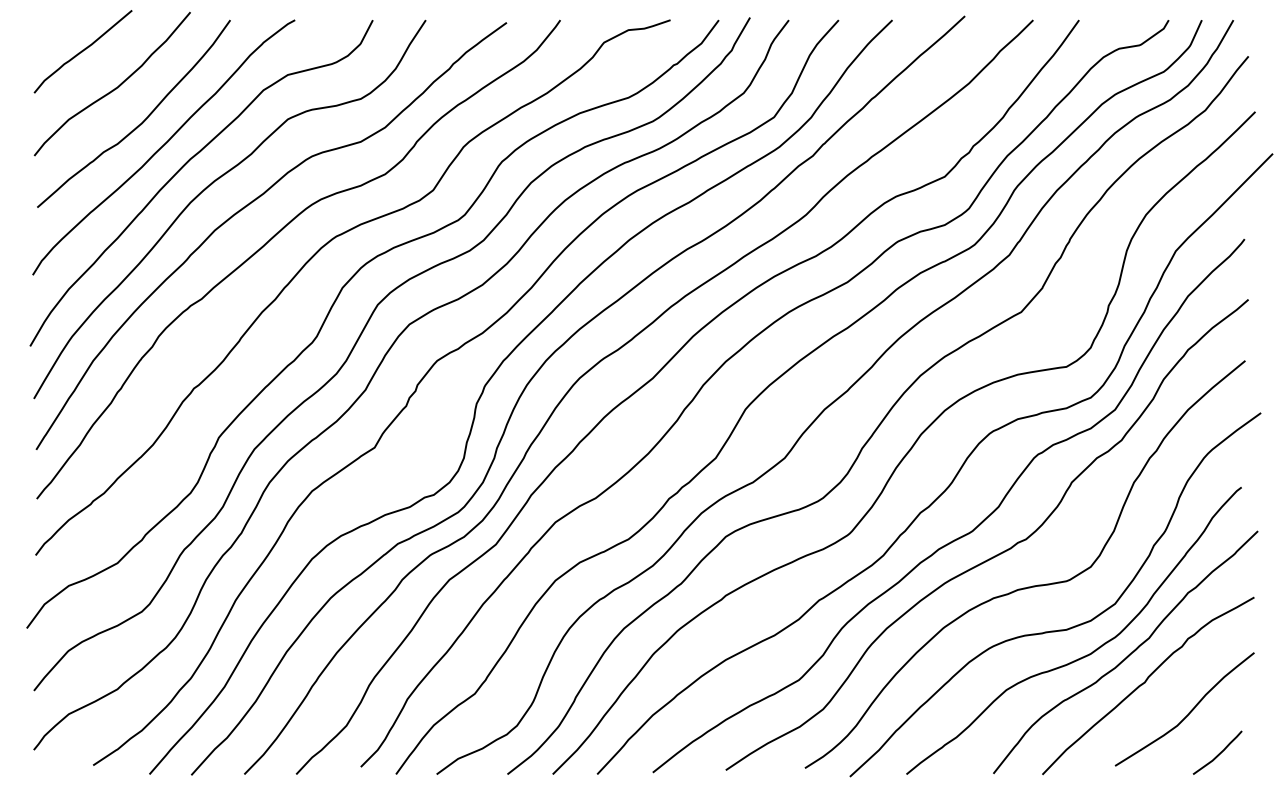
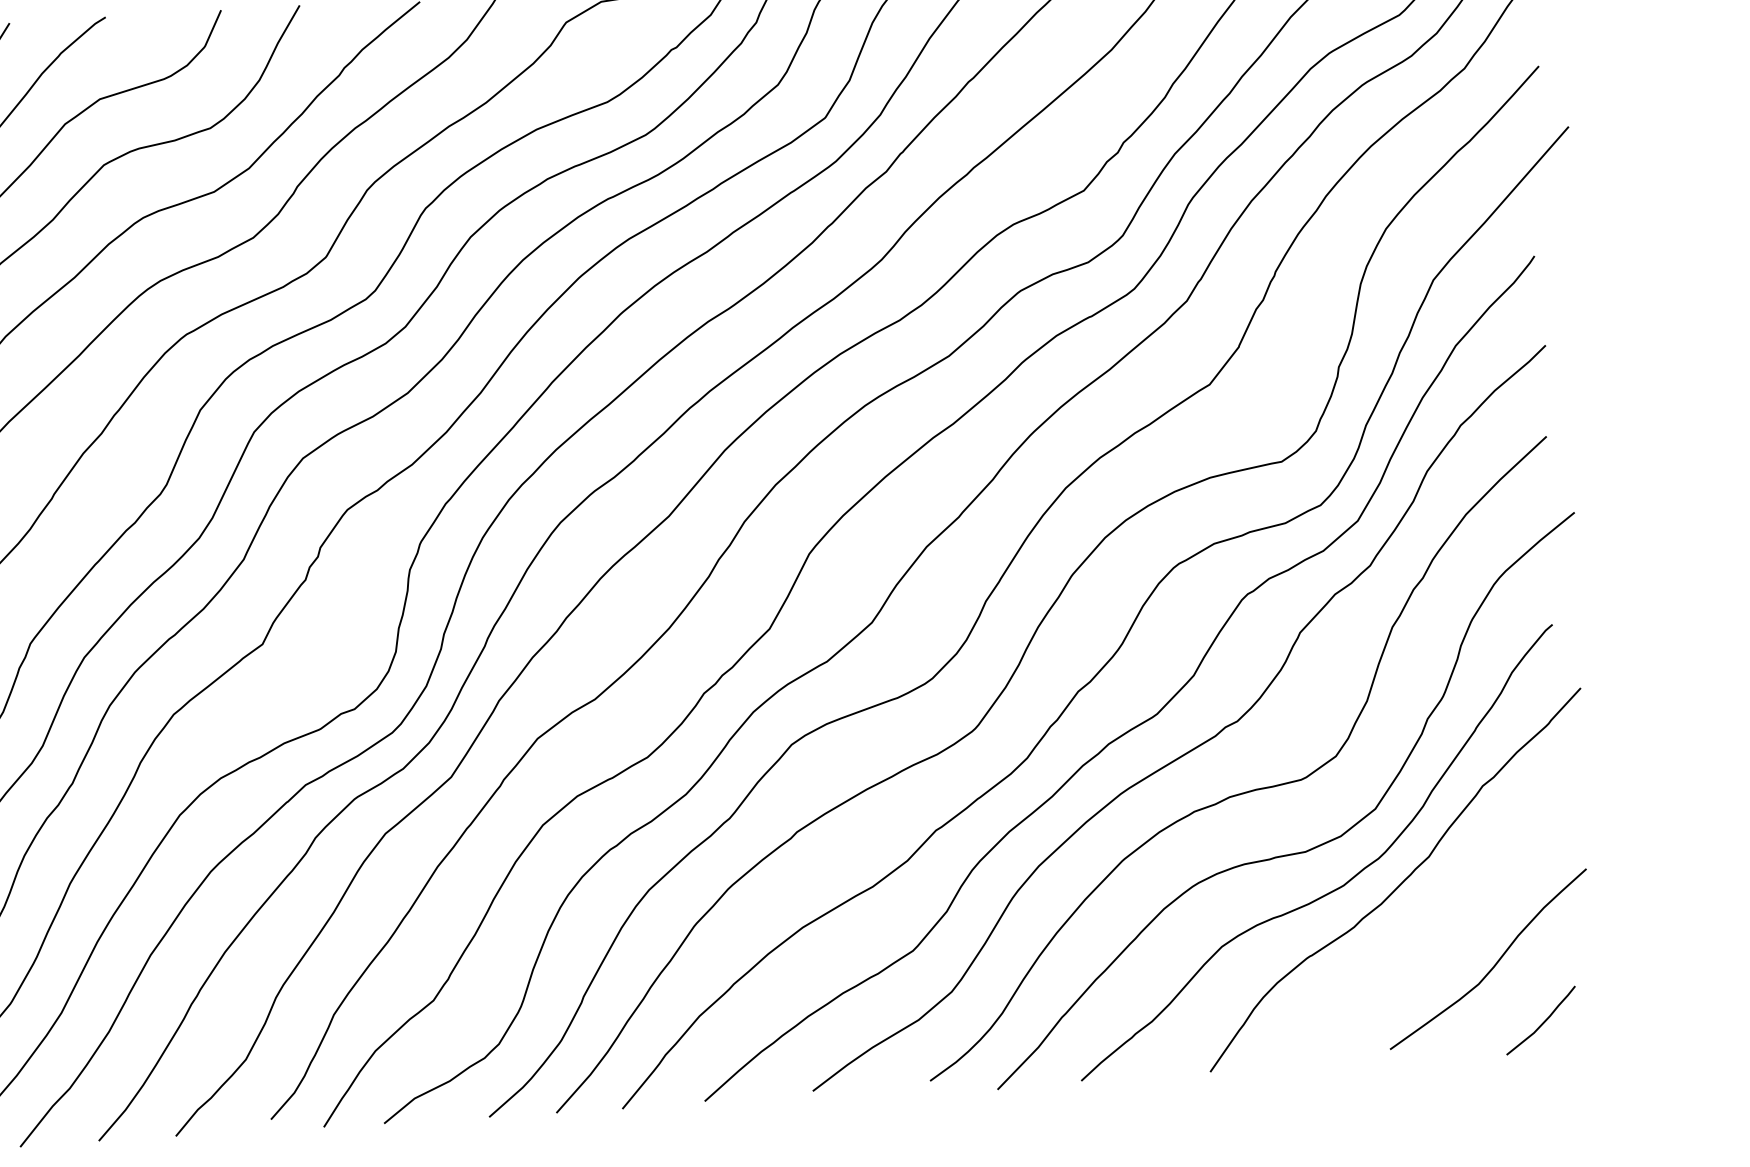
curve: (1145, 683) -> (1427, 924), removed

